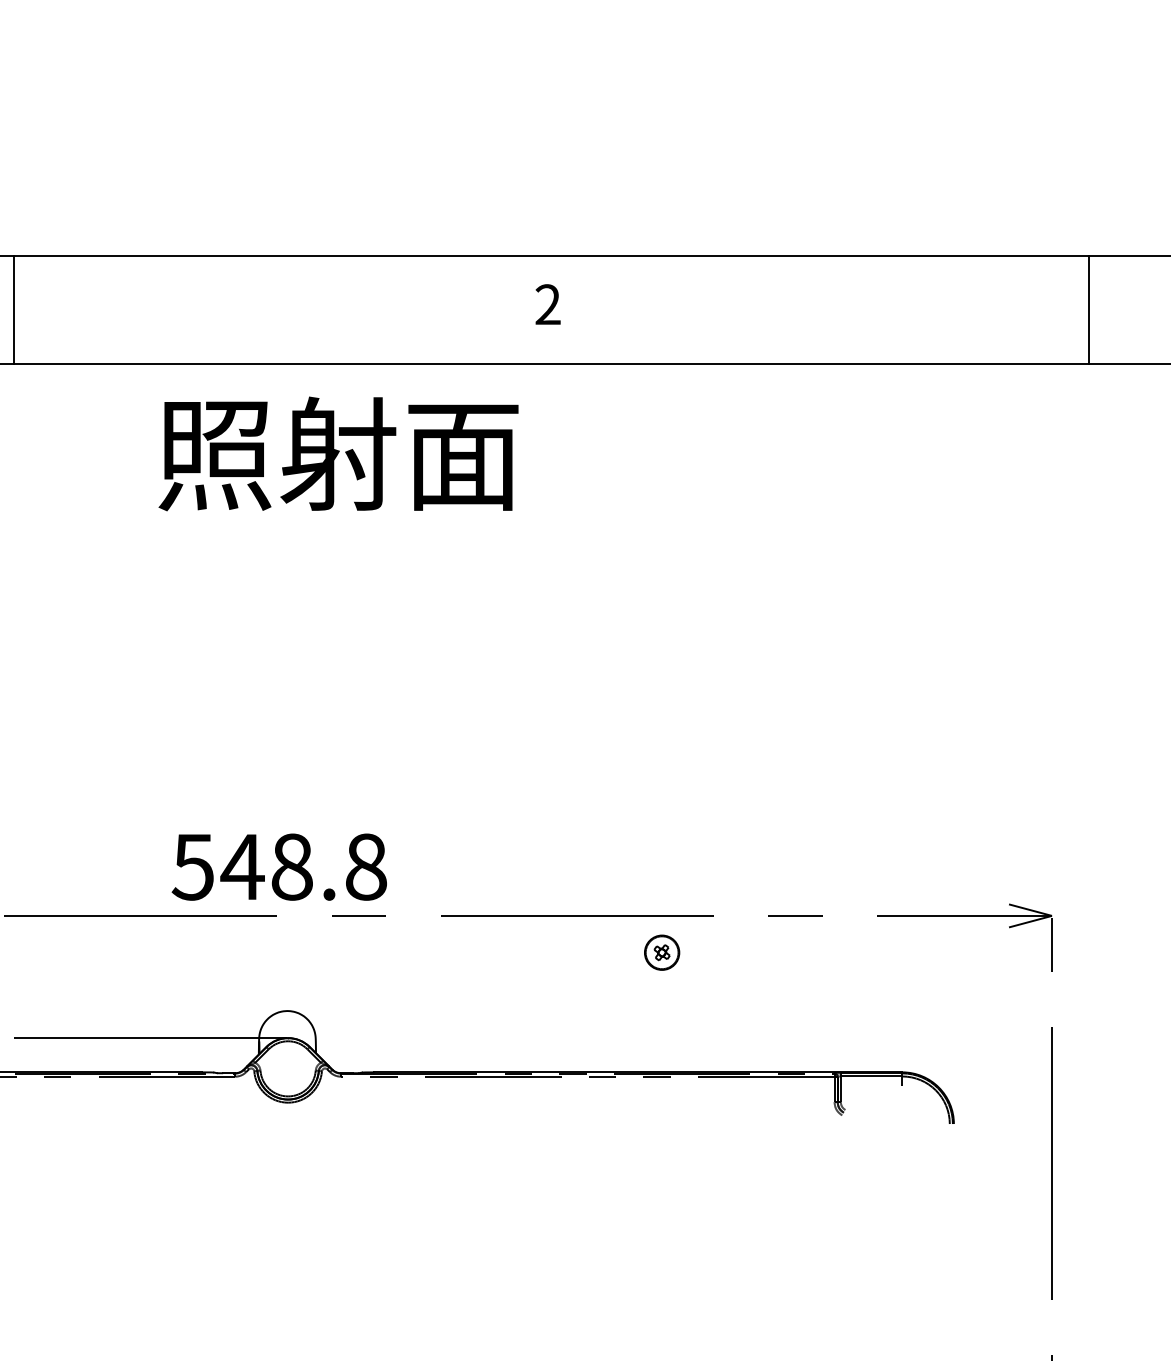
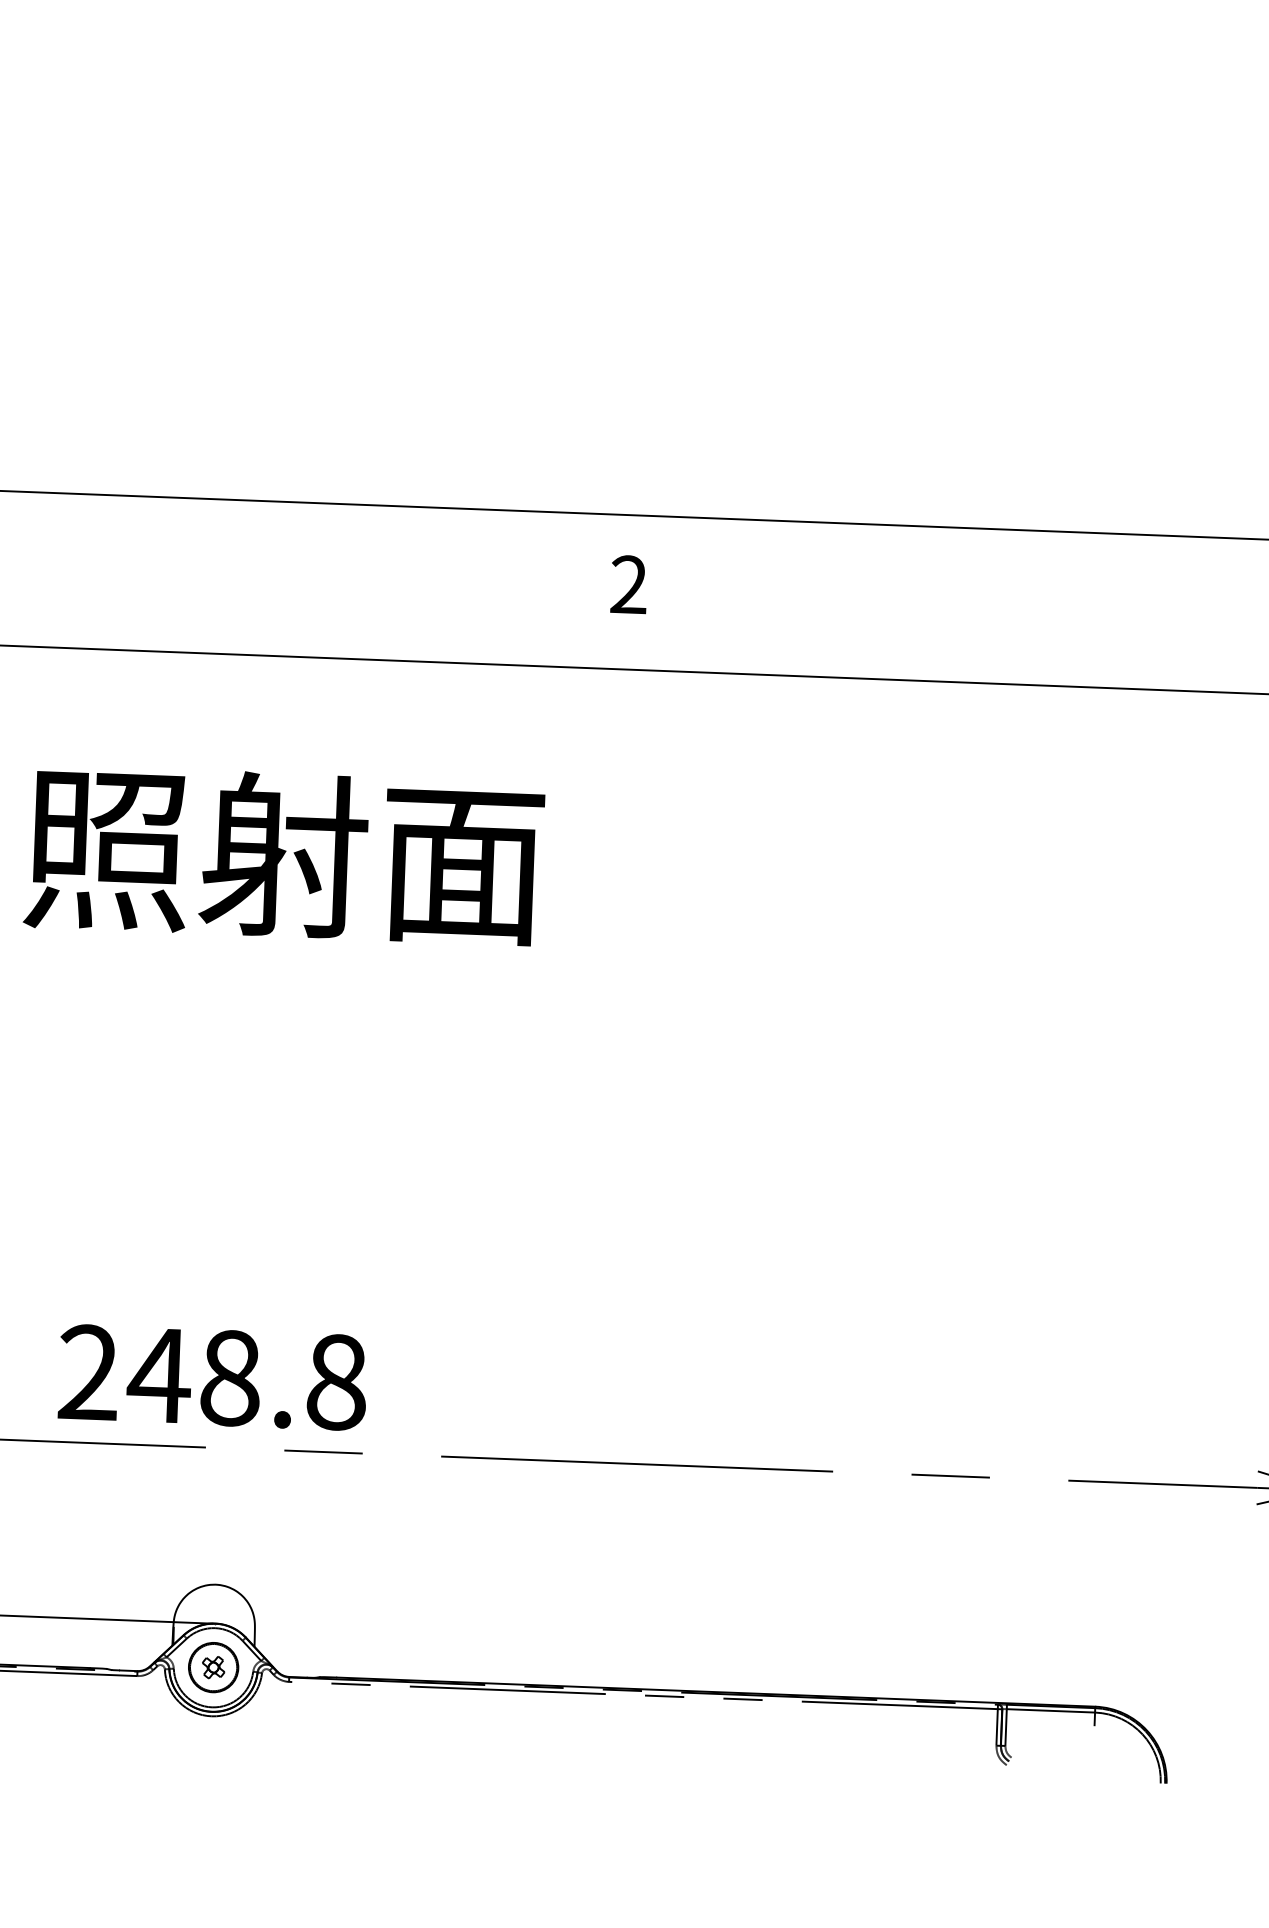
text: (338, 453) -> (284, 854), moved
text: (192, 866) -> (87, 1371), 548.8 -> 248.8
part: (662, 952) -> (214, 1667), moved

